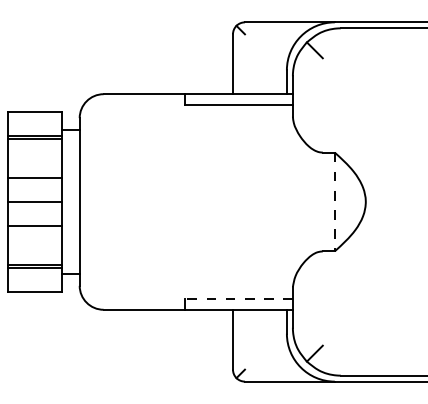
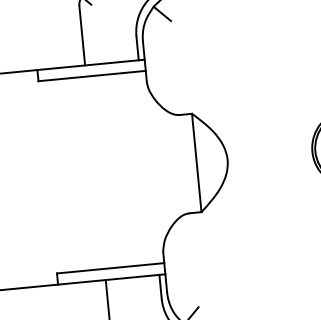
line: (334, 202) -> (196, 163), dashed -> solid
line: (238, 298) -> (110, 268), dashed -> solid

